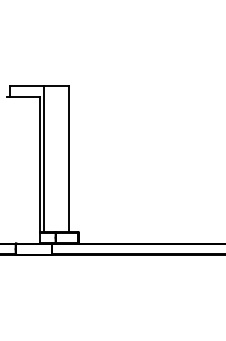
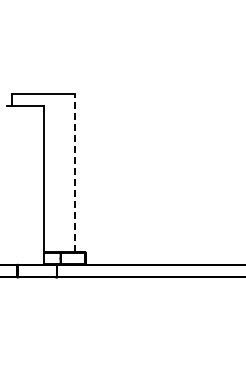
line: (43, 158) -> (47, 172), removed
line: (69, 158) -> (75, 172), solid -> dashed

